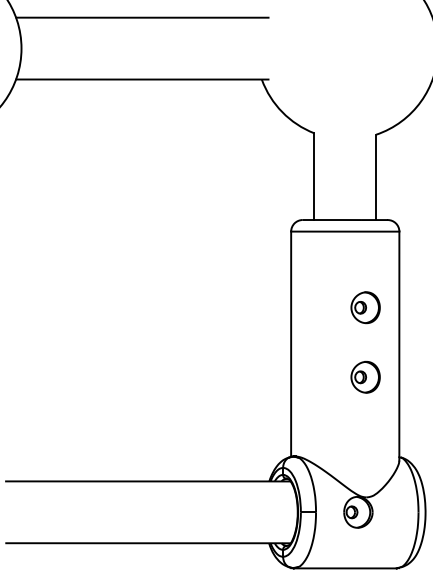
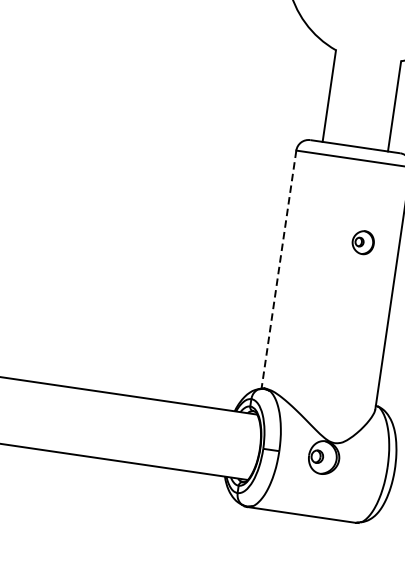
part: (365, 307) -> (363, 242), size x0.7
line: (291, 344) -> (279, 269), solid -> dashed
part: (365, 376) -> (352, 315), removed

